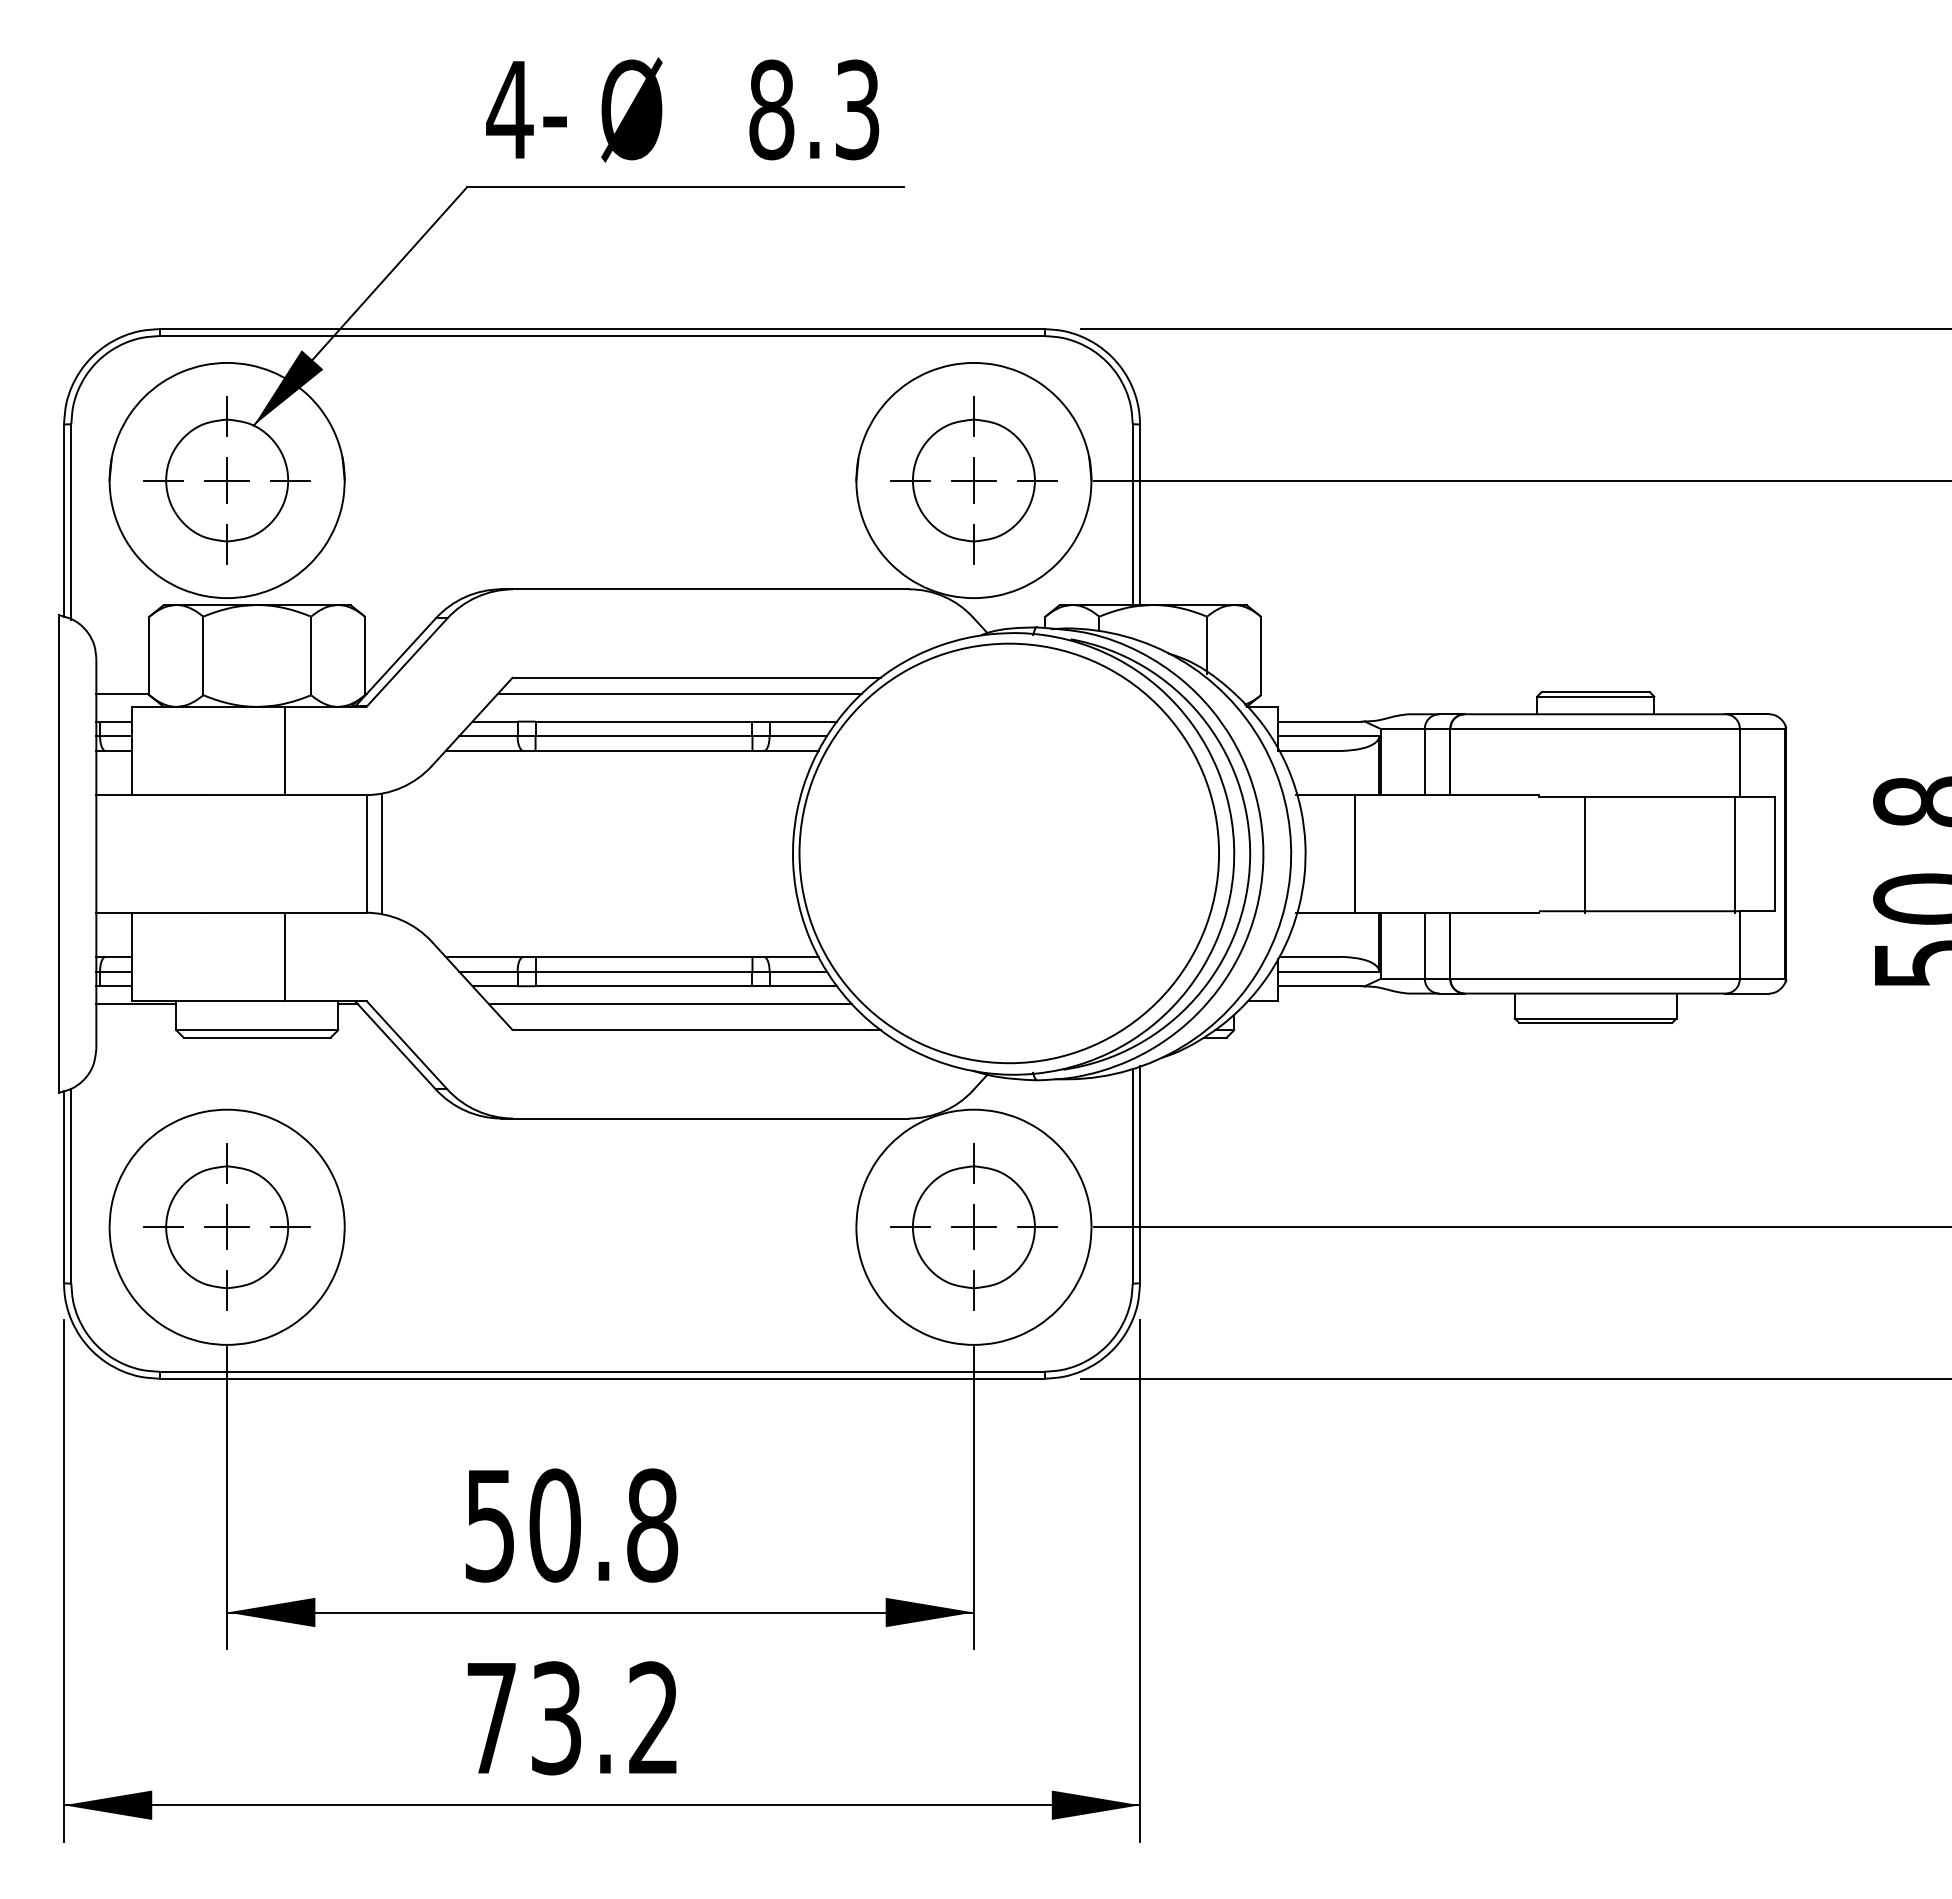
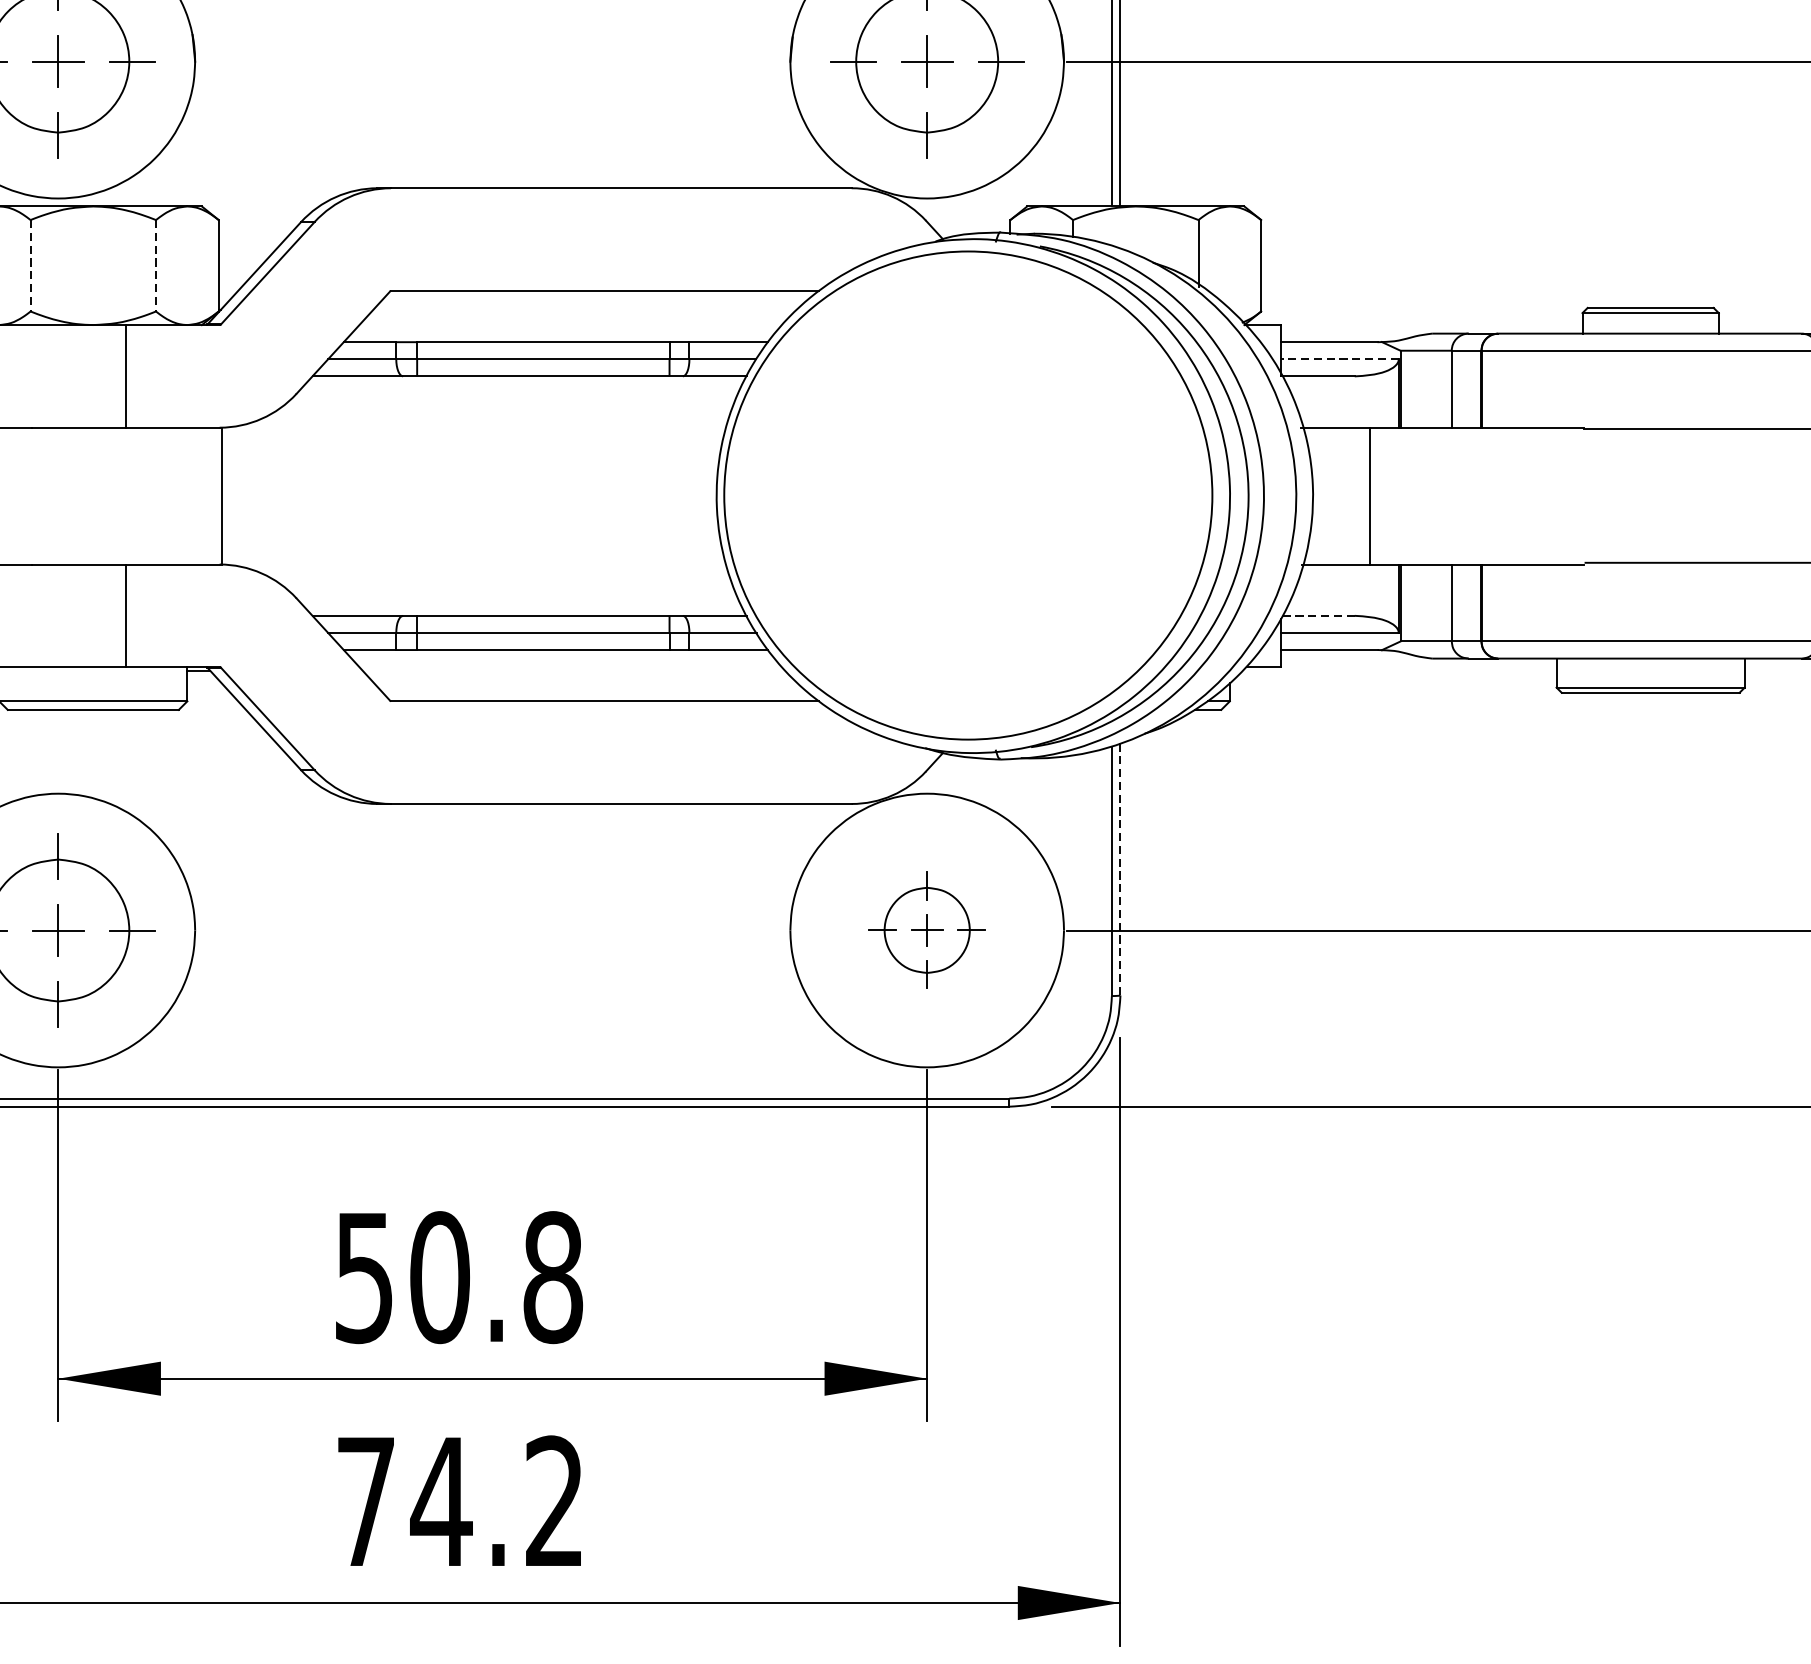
line: (203, 656) -> (30, 266), solid -> dashed
line: (311, 656) -> (156, 266), solid -> dashed
line: (679, 693) -> (584, 309), removed
line: (1328, 736) -> (1339, 359), solid -> dashed
line: (382, 853) -> (239, 495), removed
line: (1584, 854) -> (1637, 496), removed
line: (1310, 956) -> (1318, 615), solid -> dashed
line: (669, 1003) -> (572, 670), removed
line: (1140, 1175) -> (1120, 870), solid -> dashed
part: (973, 1226) -> (926, 929), size x0.6
text: (556, 1718) -> (441, 1502), 73.2 -> 74.2

